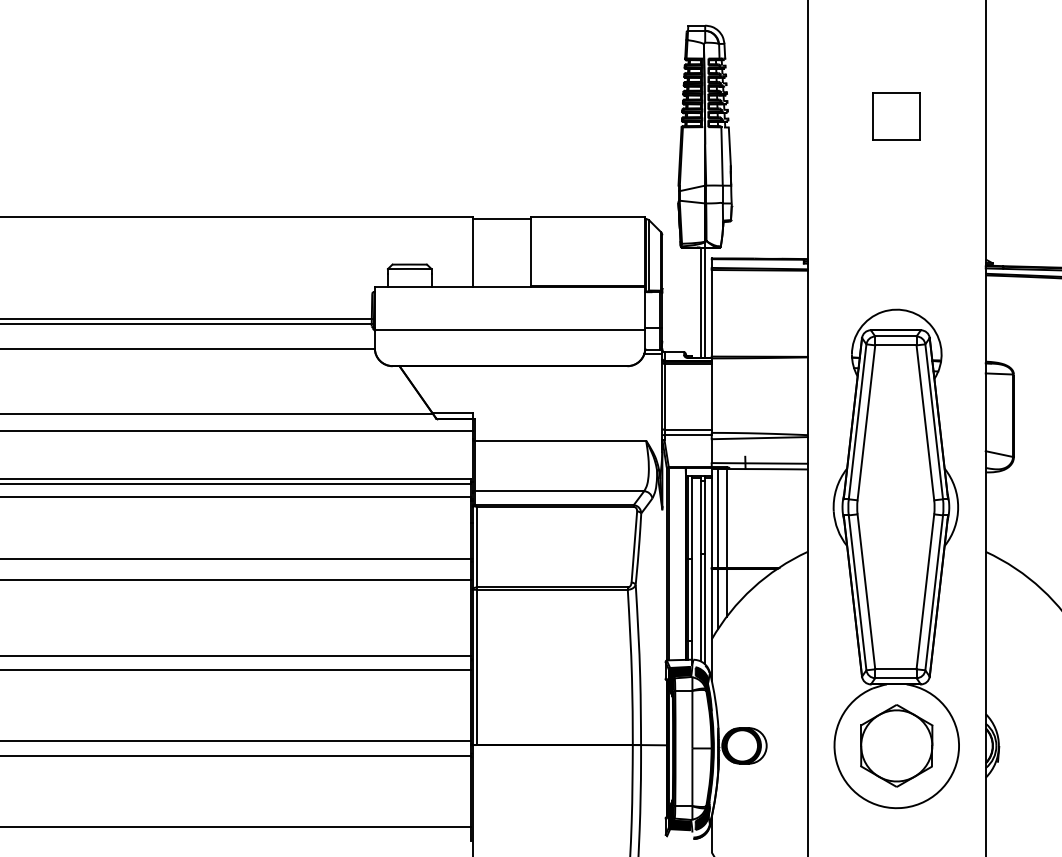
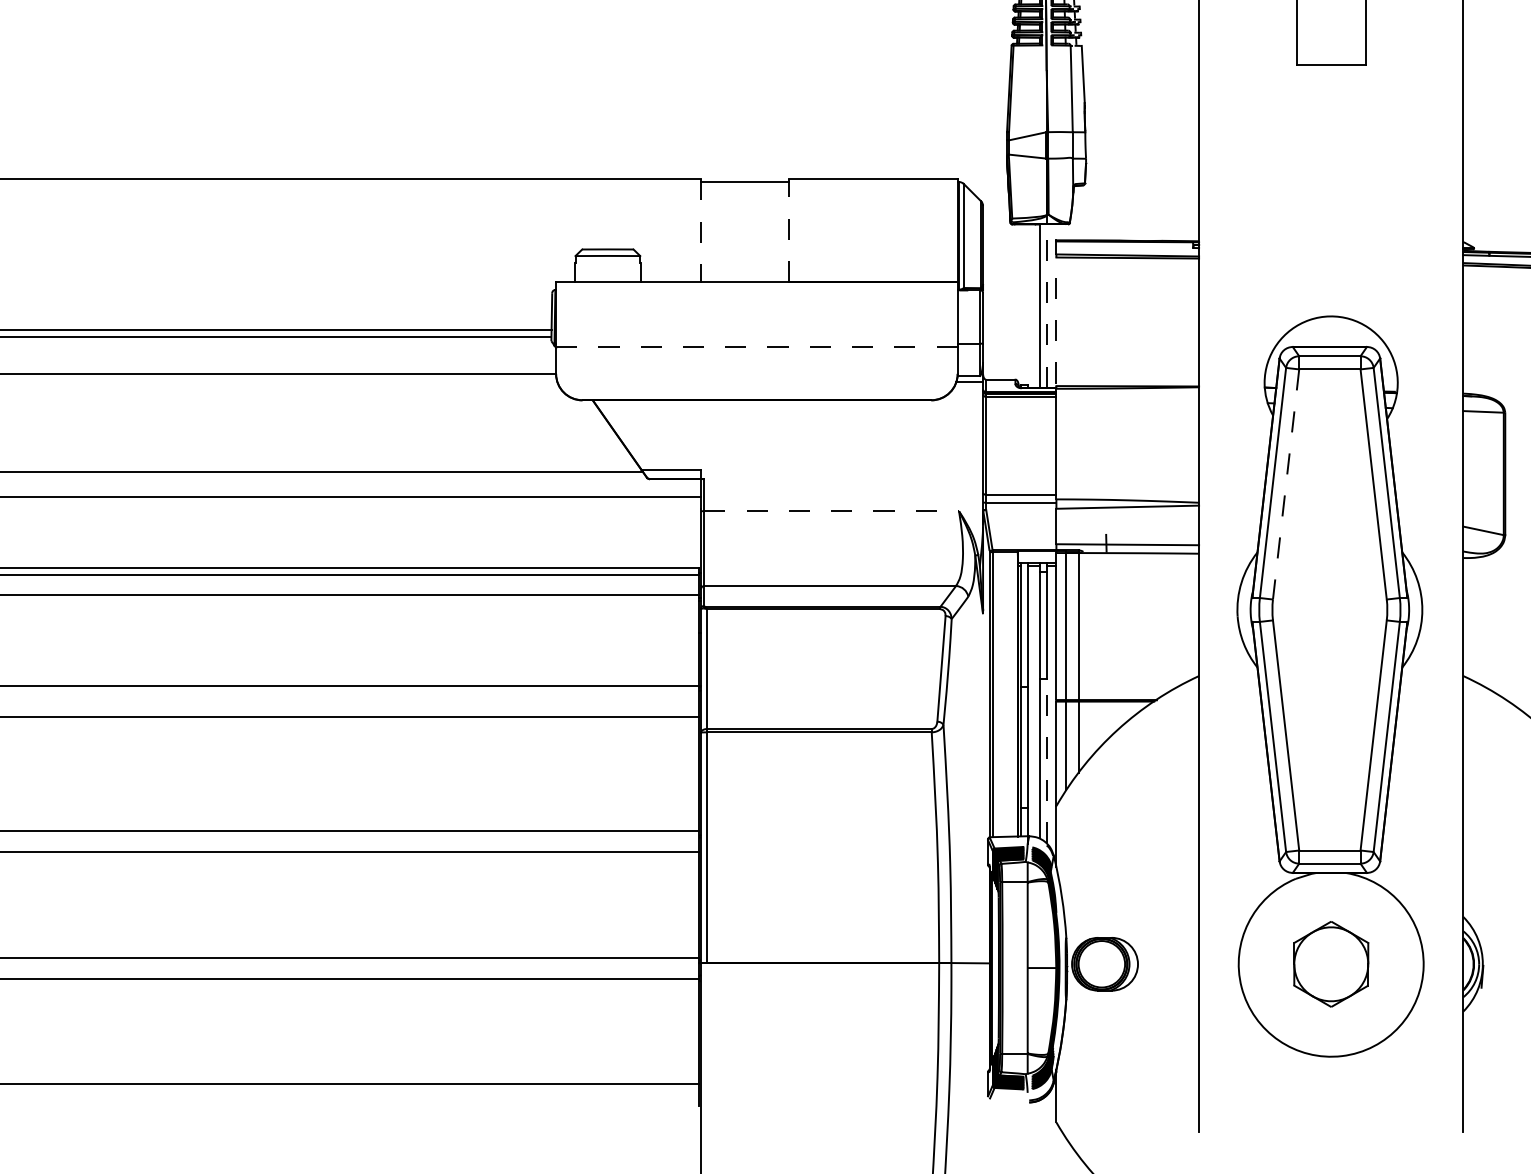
line: (531, 251) -> (788, 230), solid -> dashed
line: (472, 252) -> (701, 231), solid -> dashed
line: (705, 302) -> (1047, 305), solid -> dashed
line: (711, 311) -> (1056, 319), solid -> dashed
line: (509, 330) -> (756, 347), solid -> dashed
line: (866, 422) -> (1286, 483), solid -> dashed
line: (560, 440) -> (831, 510), solid -> dashed
line: (705, 608) -> (1047, 760), solid -> dashed
part: (896, 745) -> (1330, 963), size x0.7

